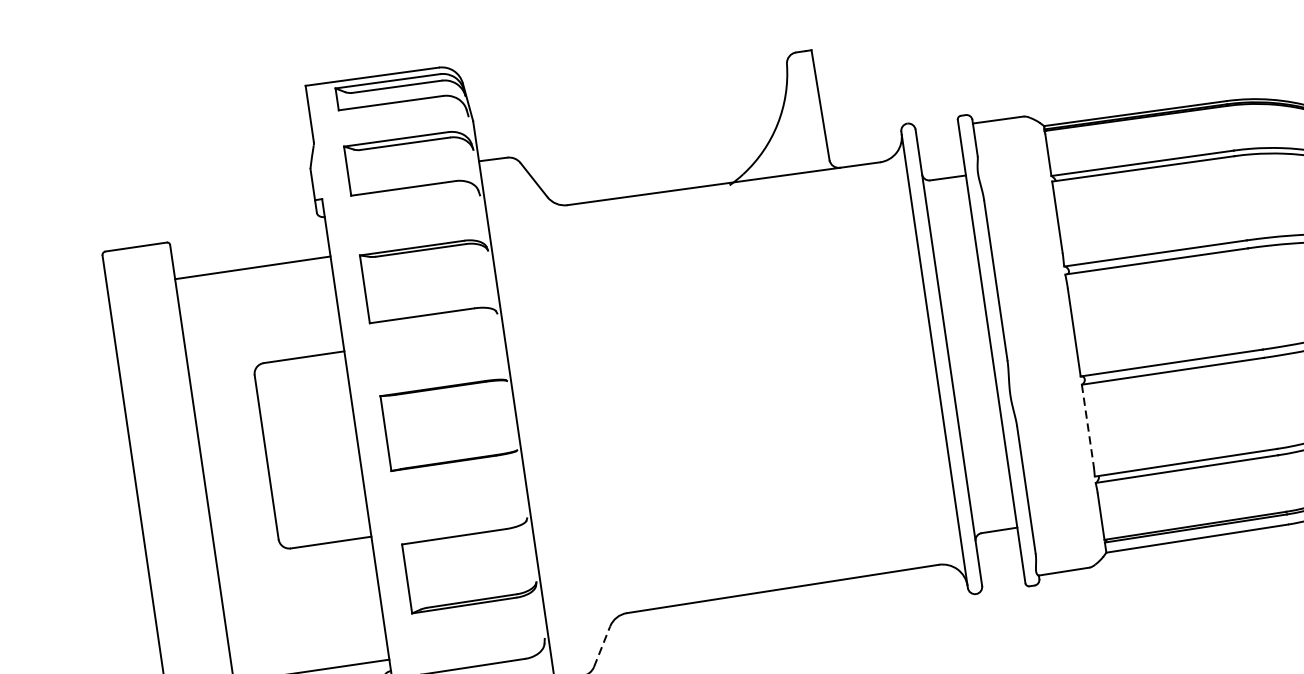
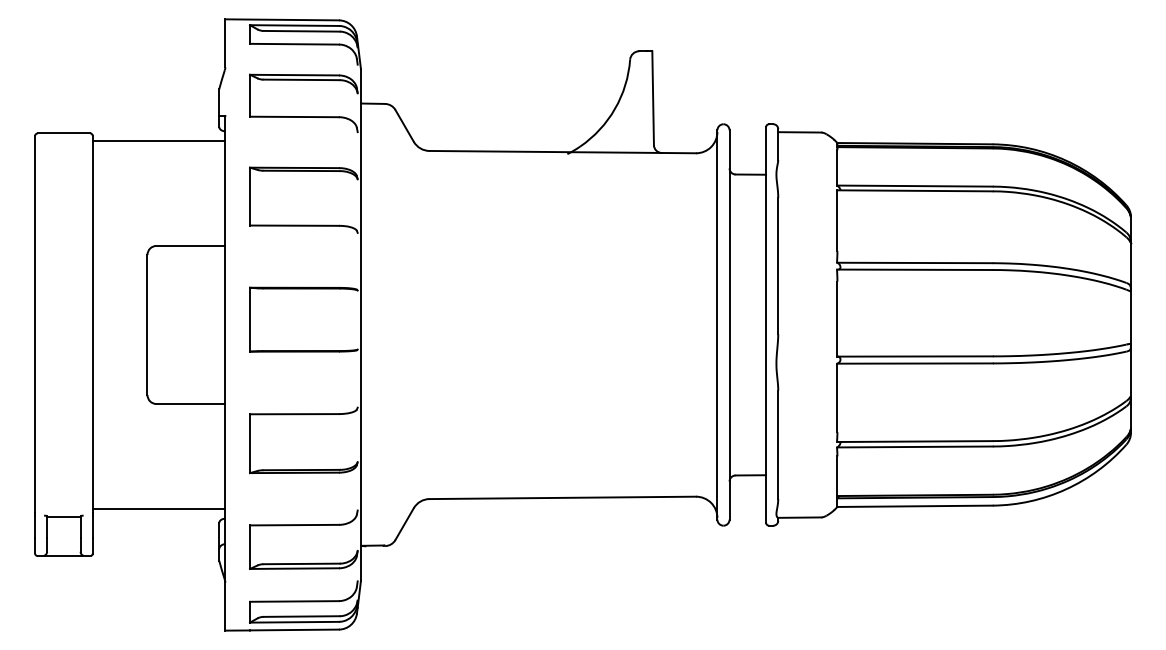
line: (252, 268) -> (158, 141), moved
line: (1087, 425) -> (837, 398), dashed -> solid
line: (601, 646) -> (404, 523), dashed -> solid

